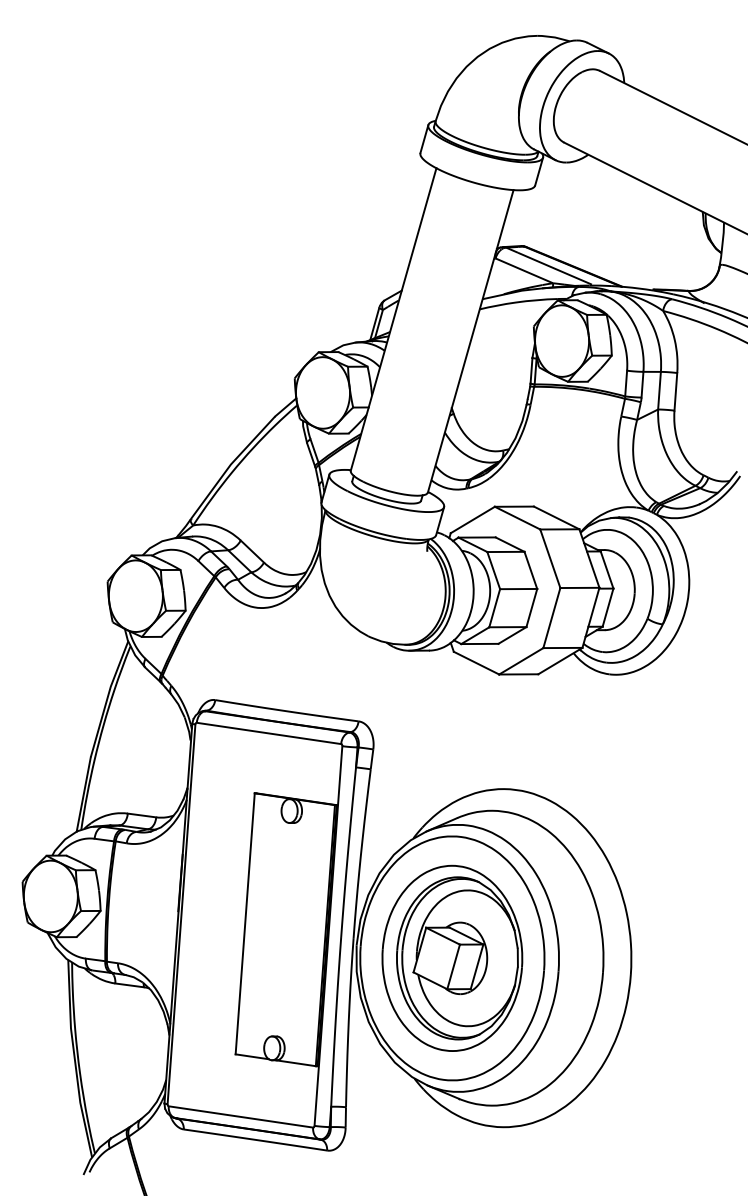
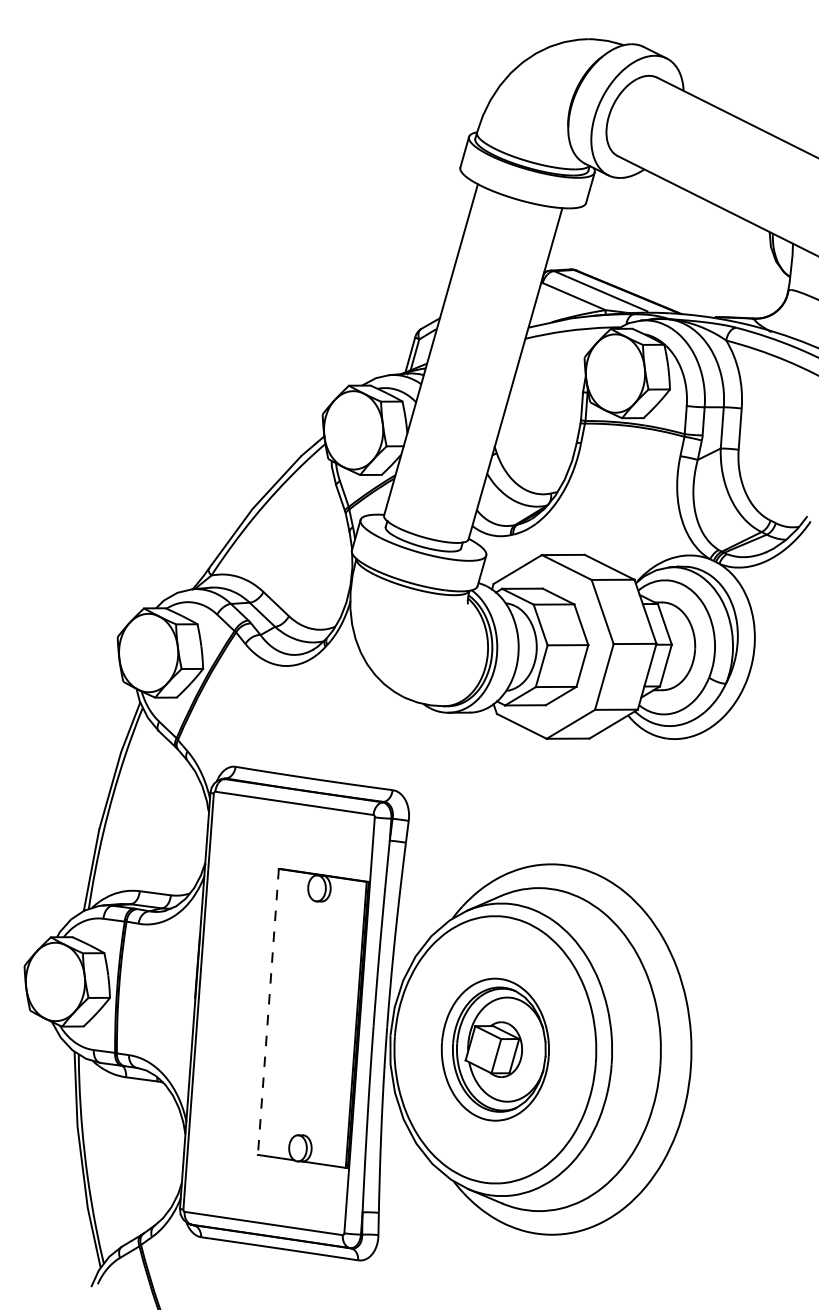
line: (245, 923) -> (268, 1011), solid -> dashed
part: (452, 957) -> (495, 1048), size x0.7

